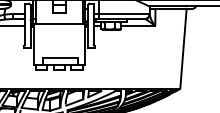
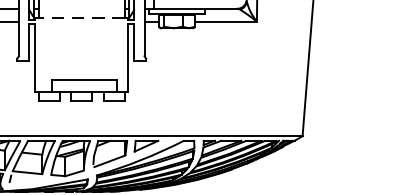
line: (58, 24) -> (80, 18), solid -> dashed

